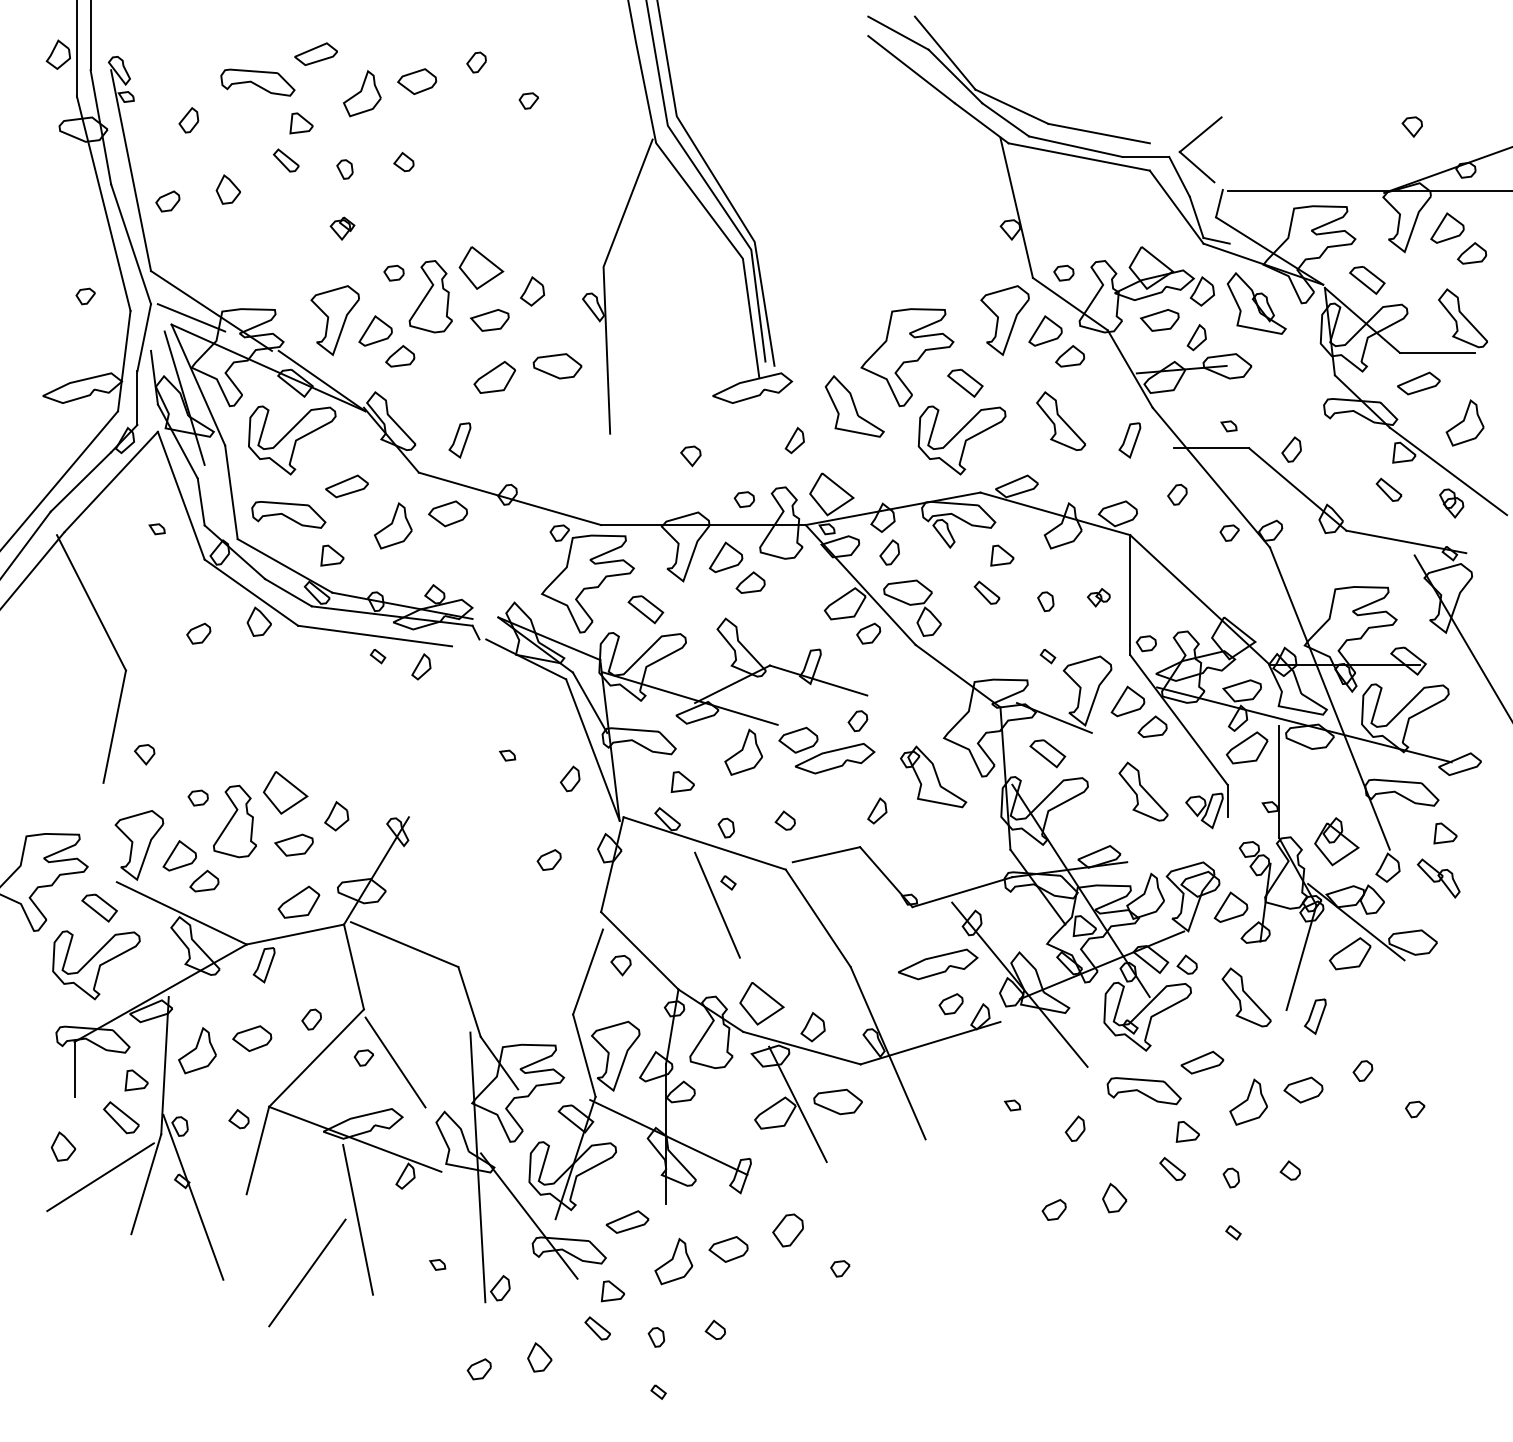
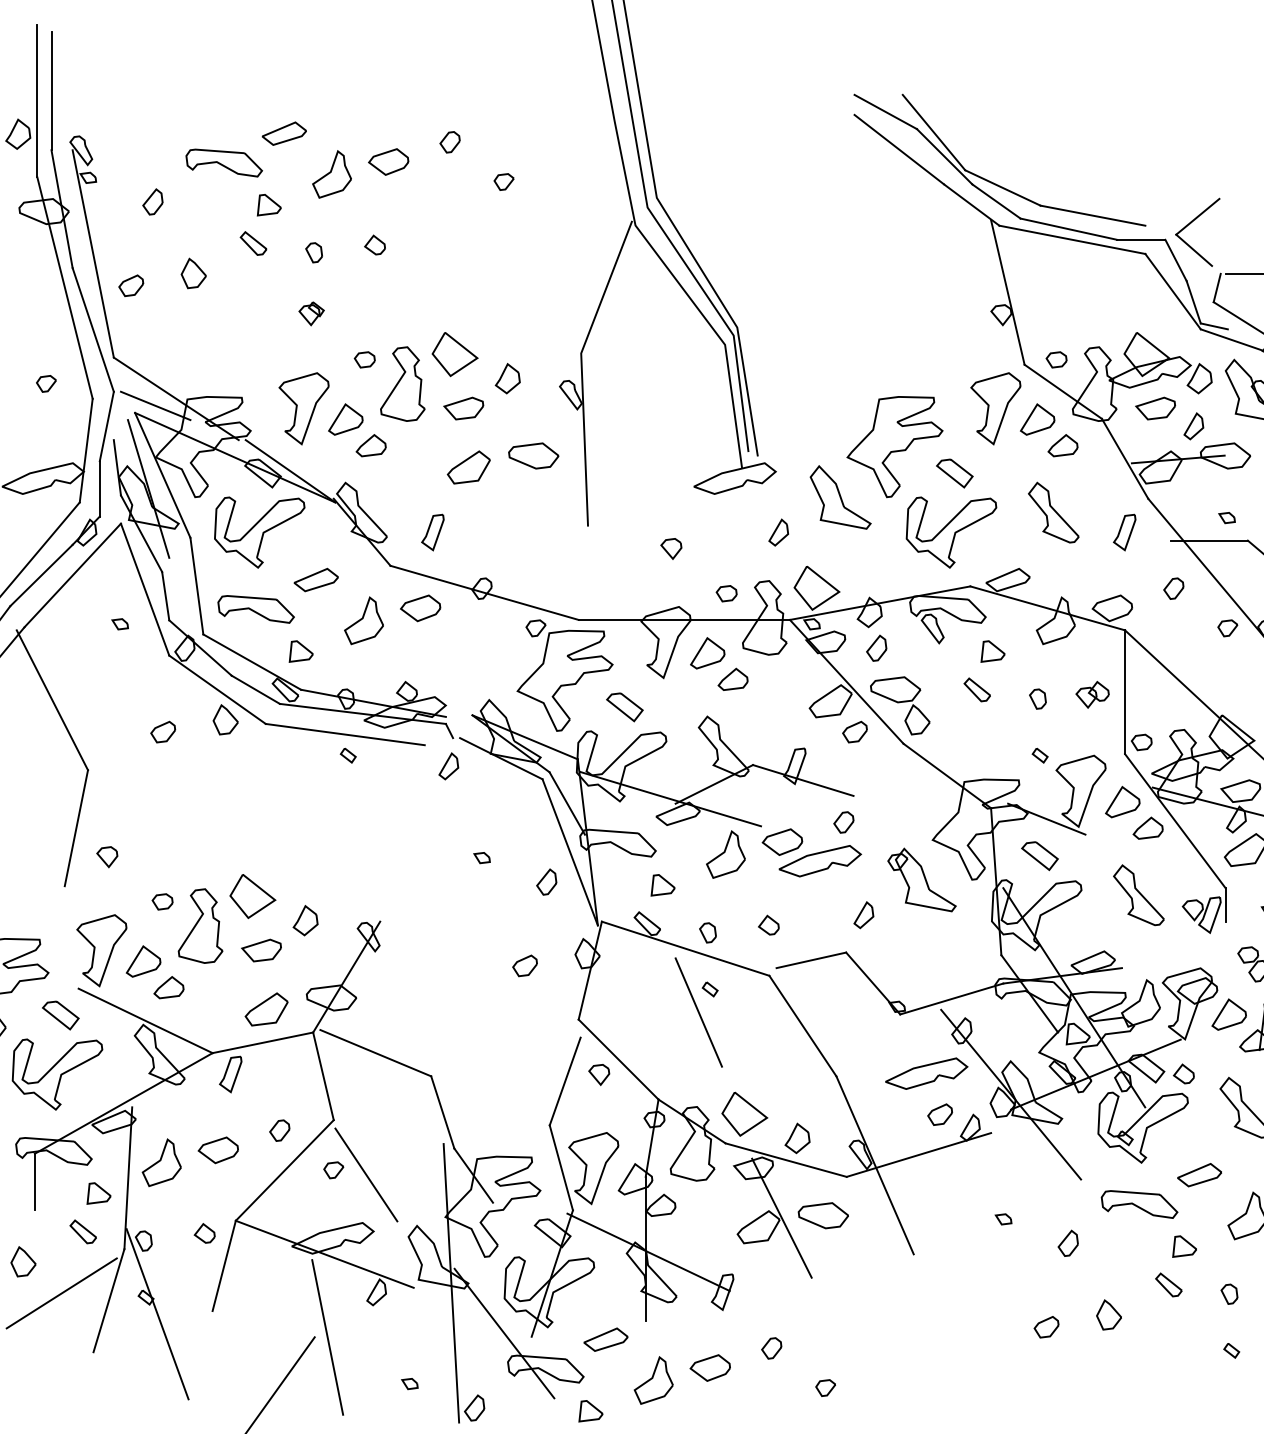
part: (1098, 597) -> (1092, 694), size x1.43
part: (421, 666) -> (448, 766), moved
part: (121, 1117) -> (83, 1231), size x0.71
part: (787, 1230) -> (771, 1348), size x0.62

